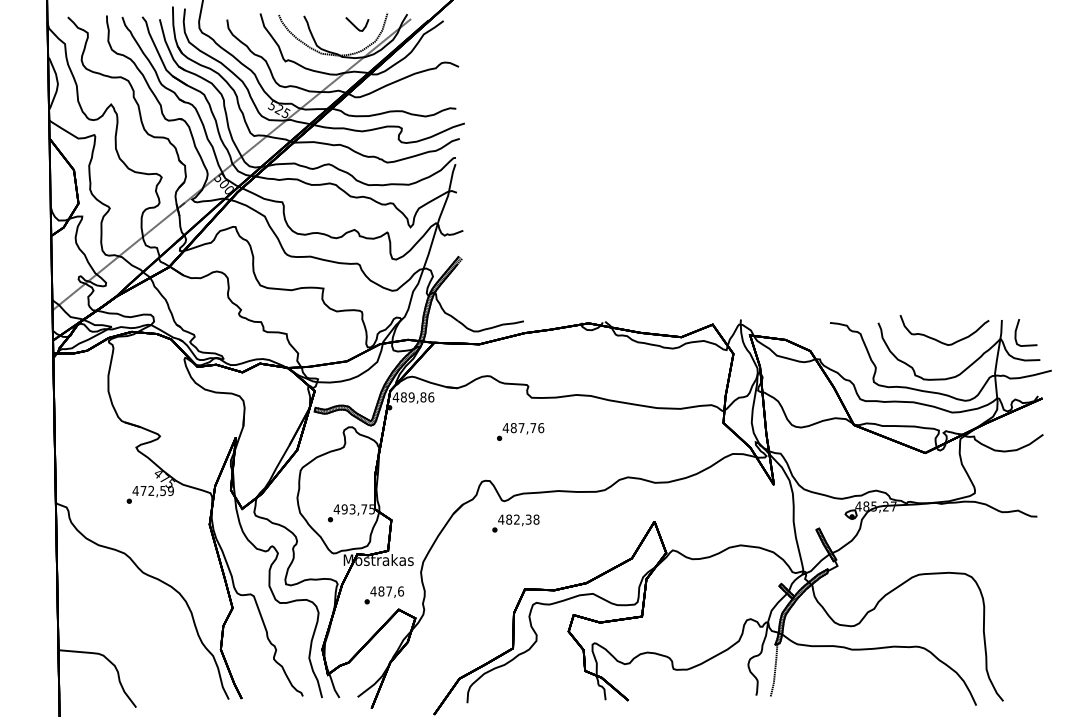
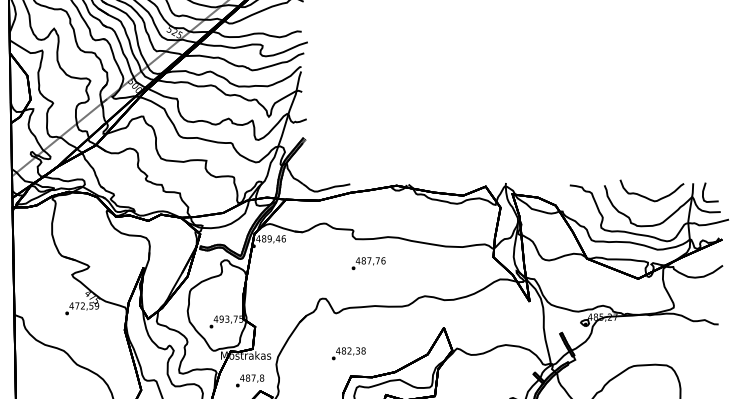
text: (423, 397) -> (278, 238), 489,86 -> 489,46
text: (520, 431) -> (368, 263), moved
text: (515, 523) -> (348, 353), moved
text: (400, 591) -> (261, 378), 487,6 -> 487,8

